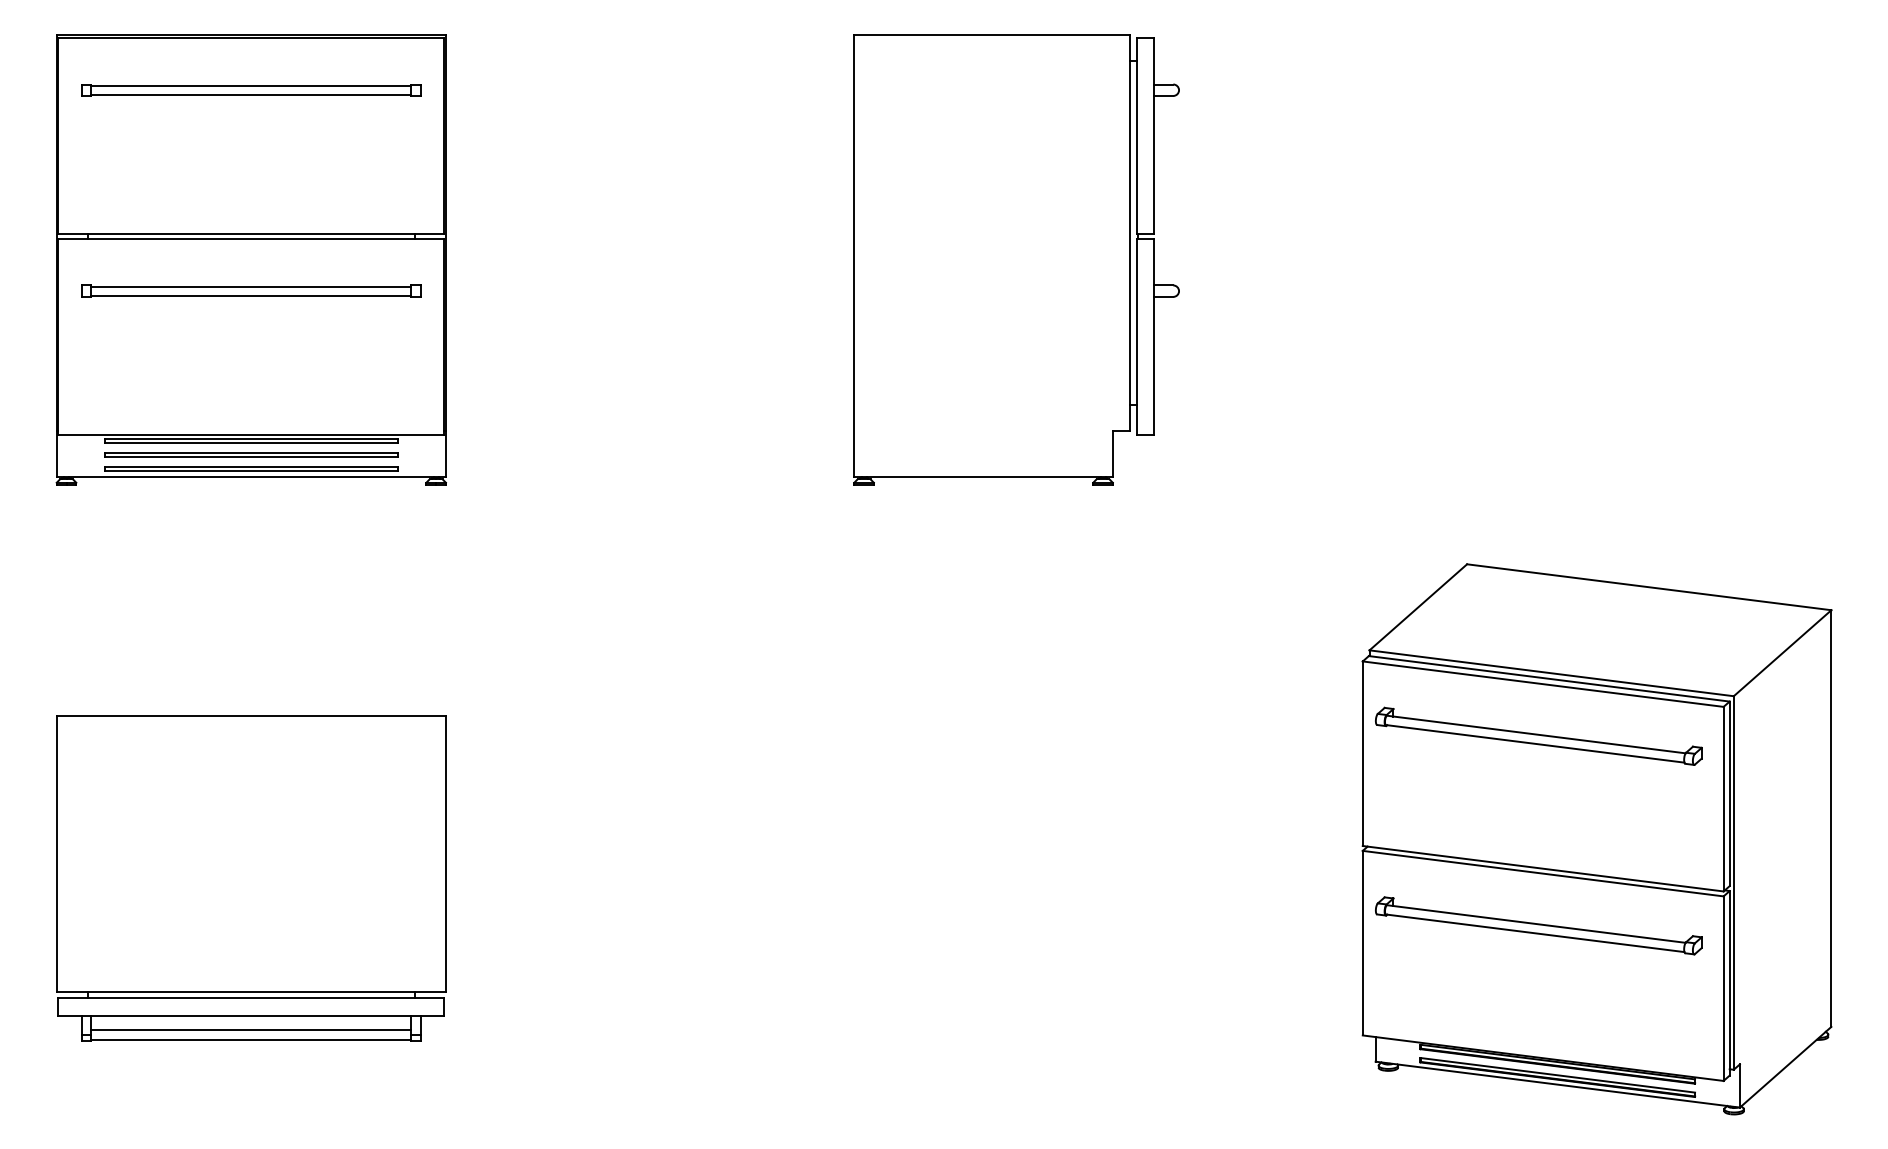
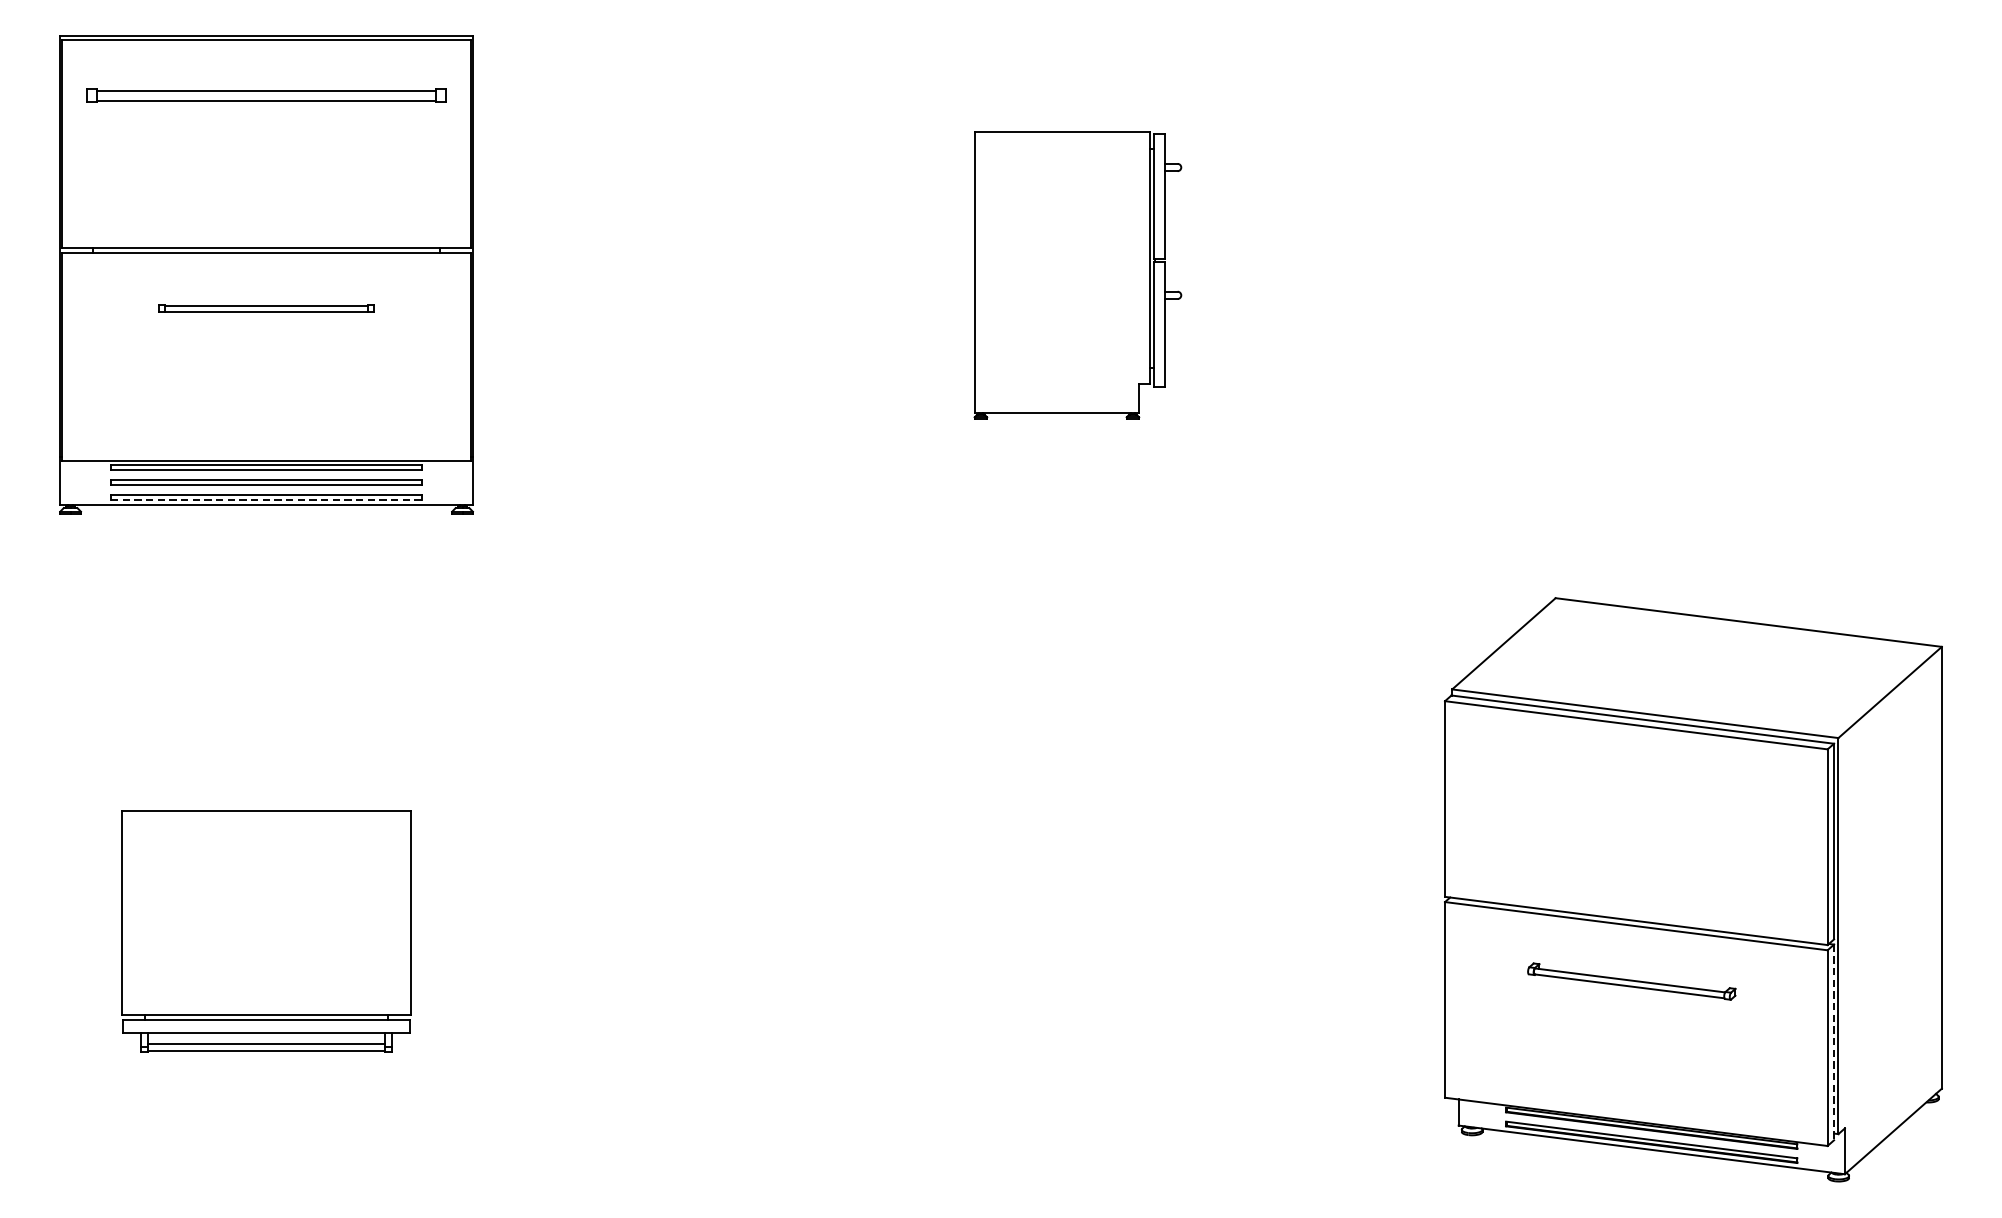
part: (1016, 259) -> (1077, 275), size x0.6
part: (251, 290) -> (266, 307), size x0.6
line: (251, 471) -> (266, 499), solid -> dashed
part: (1538, 735) -> (1631, 779), removed
part: (251, 878) -> (266, 931), size x0.7
part: (1538, 925) -> (1631, 981), size x0.6
line: (1729, 983) -> (1833, 1042), solid -> dashed

